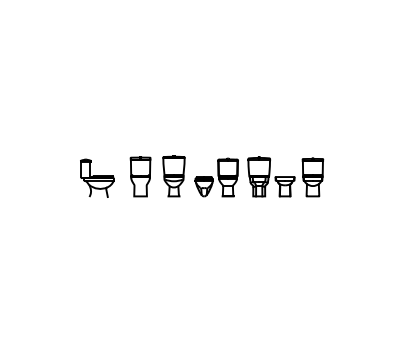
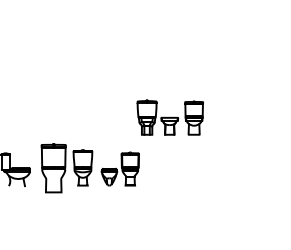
part: (140, 176) -> (53, 168), size x1.4
part: (285, 176) -> (170, 117), moved

